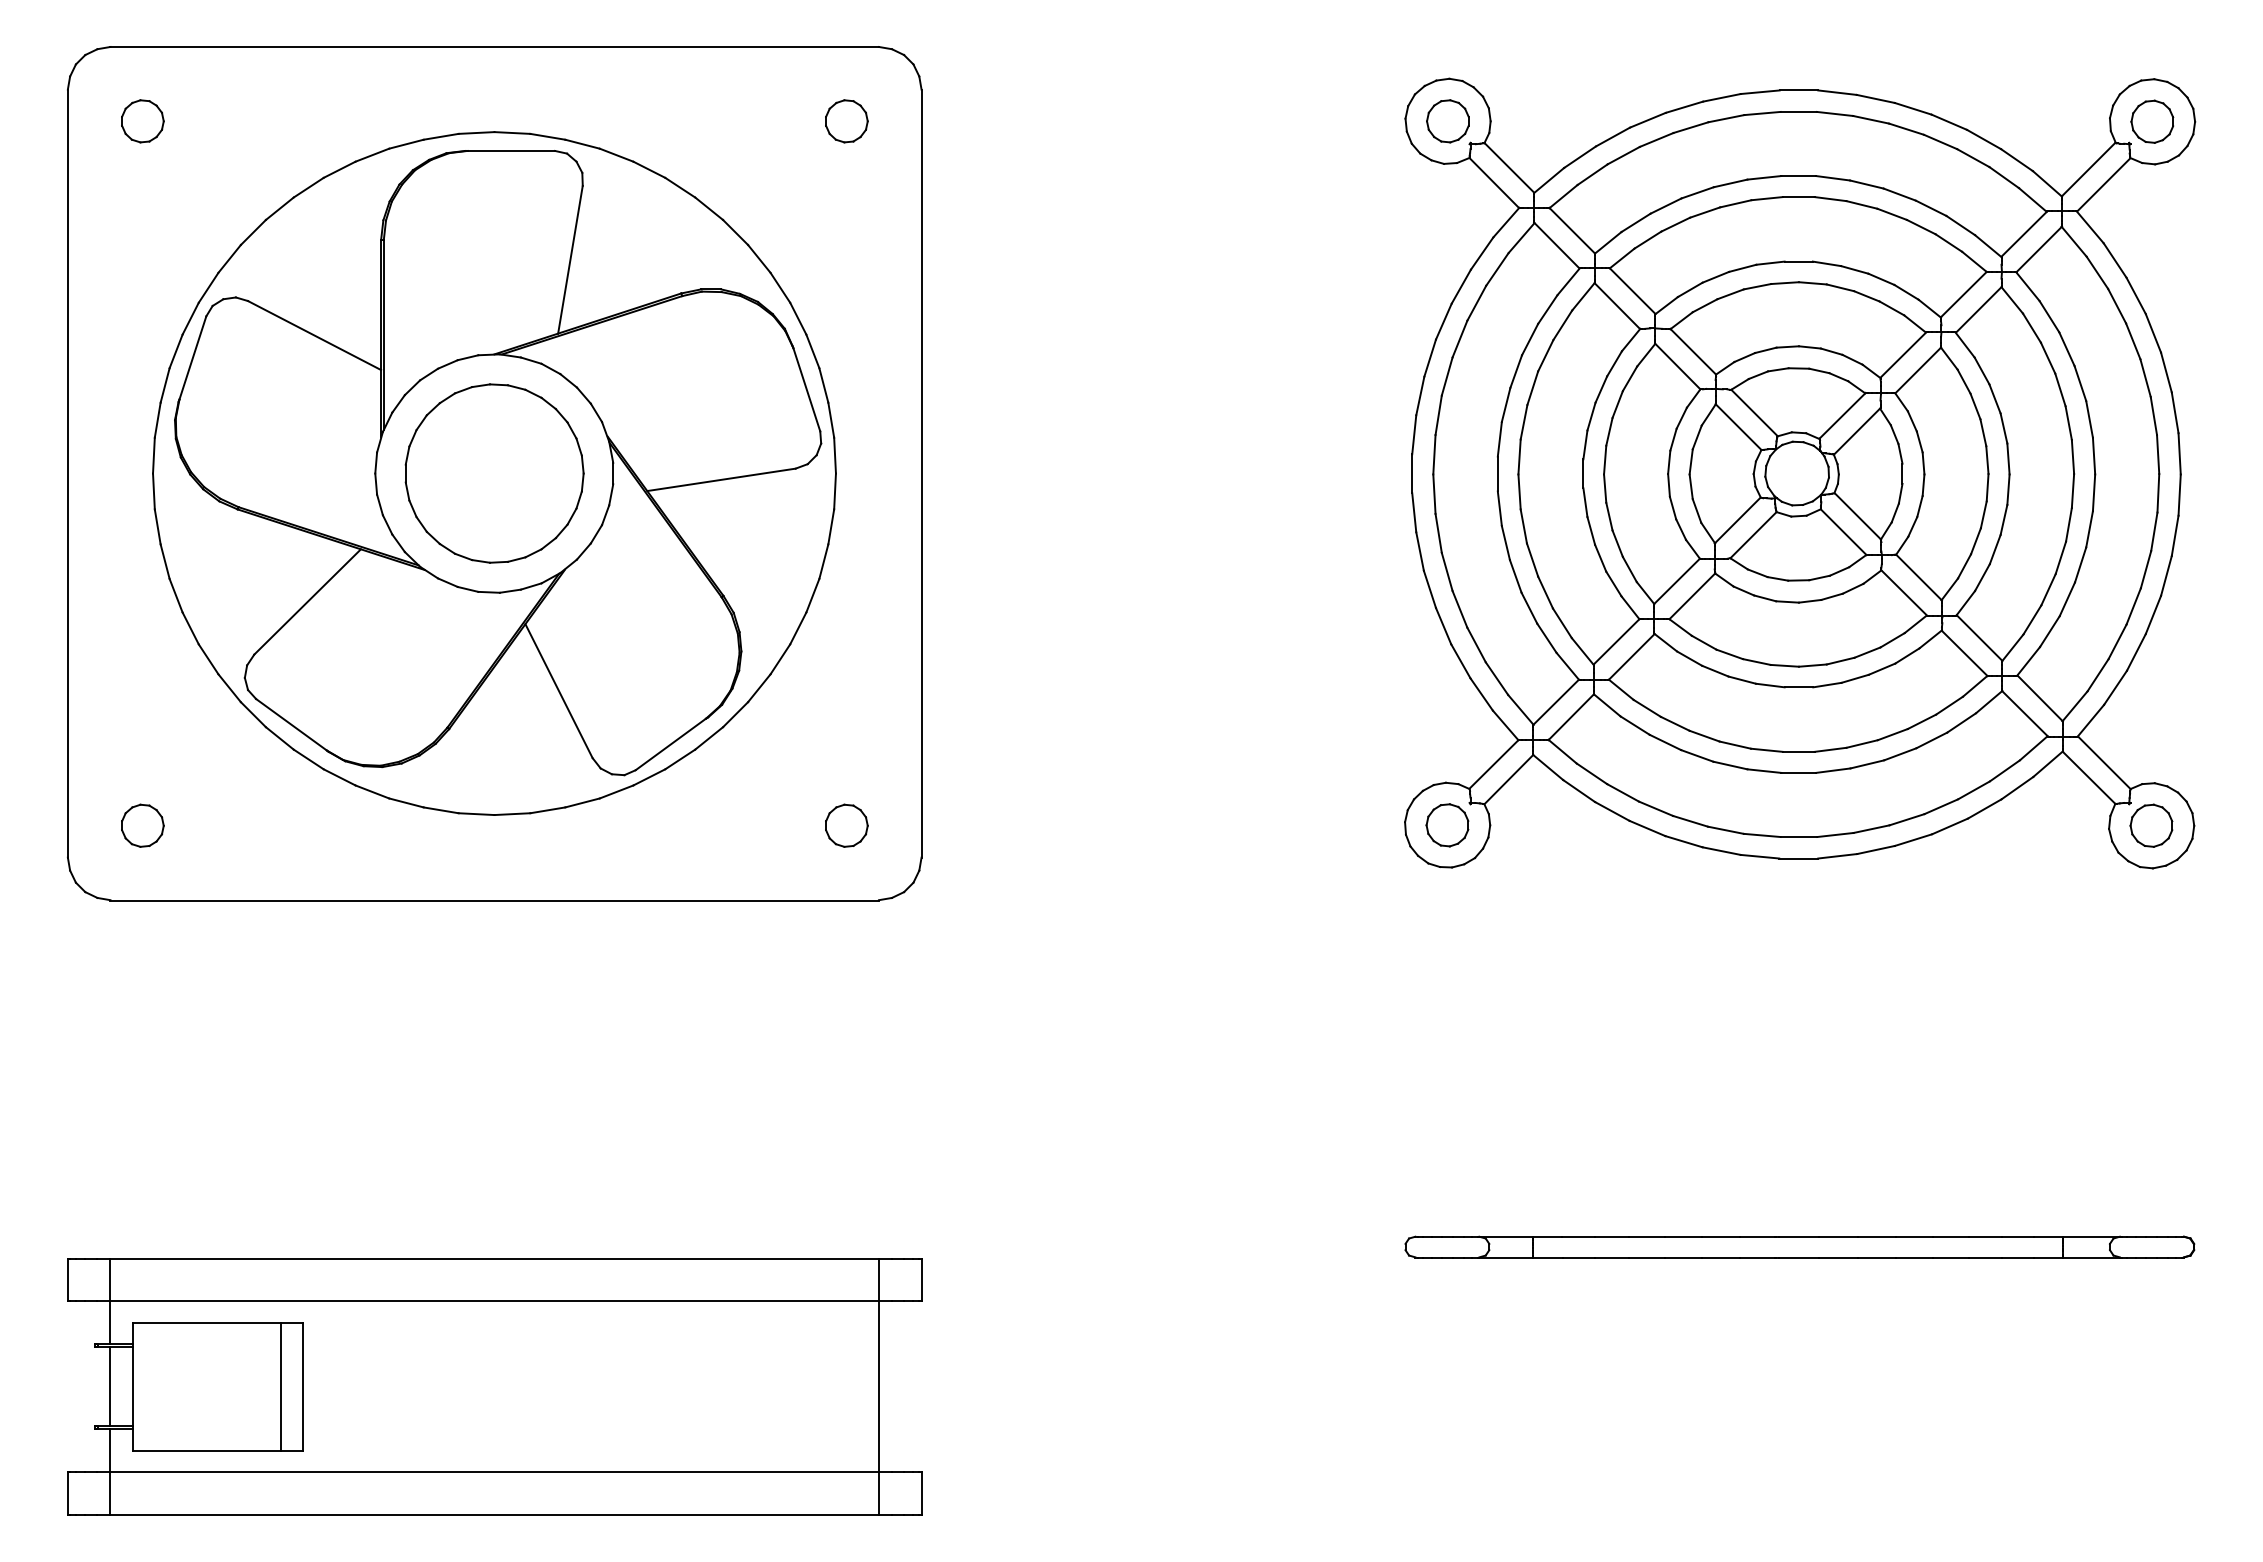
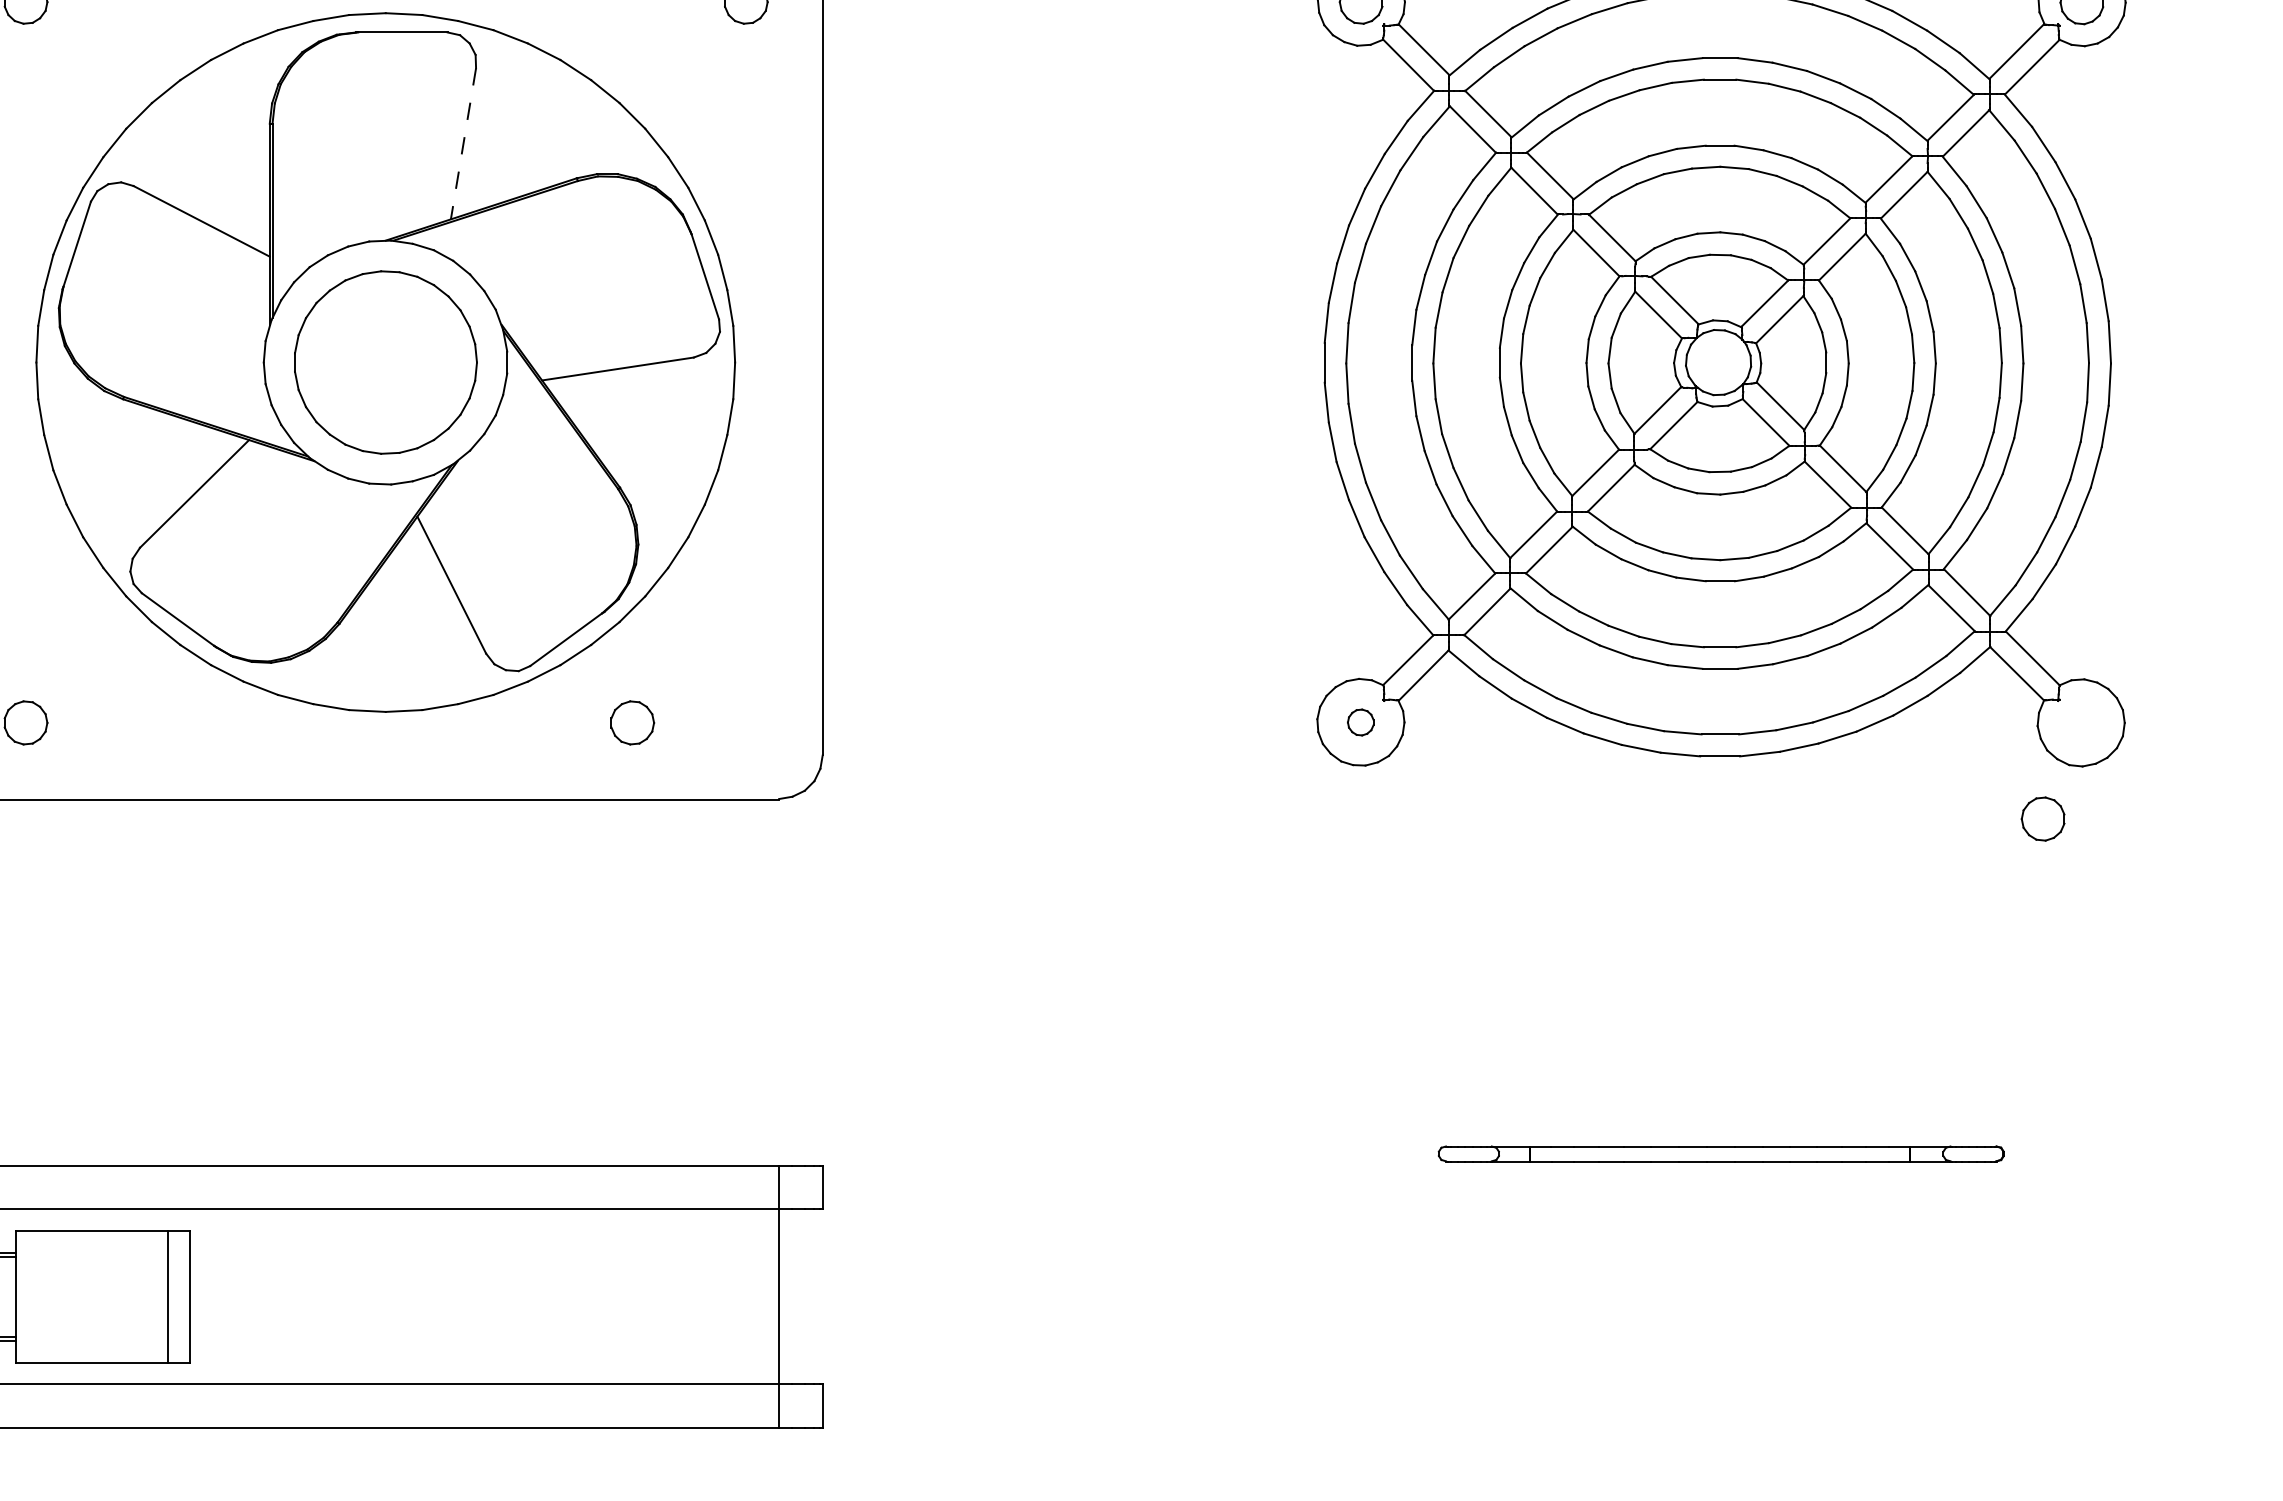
line: (570, 259) -> (463, 143), solid -> dashed
part: (846, 825) -> (632, 722), moved
part: (1447, 825) -> (1360, 722), size x0.6
part: (2151, 825) -> (2043, 818), moved
part: (1799, 1246) -> (1720, 1153), size x0.7

